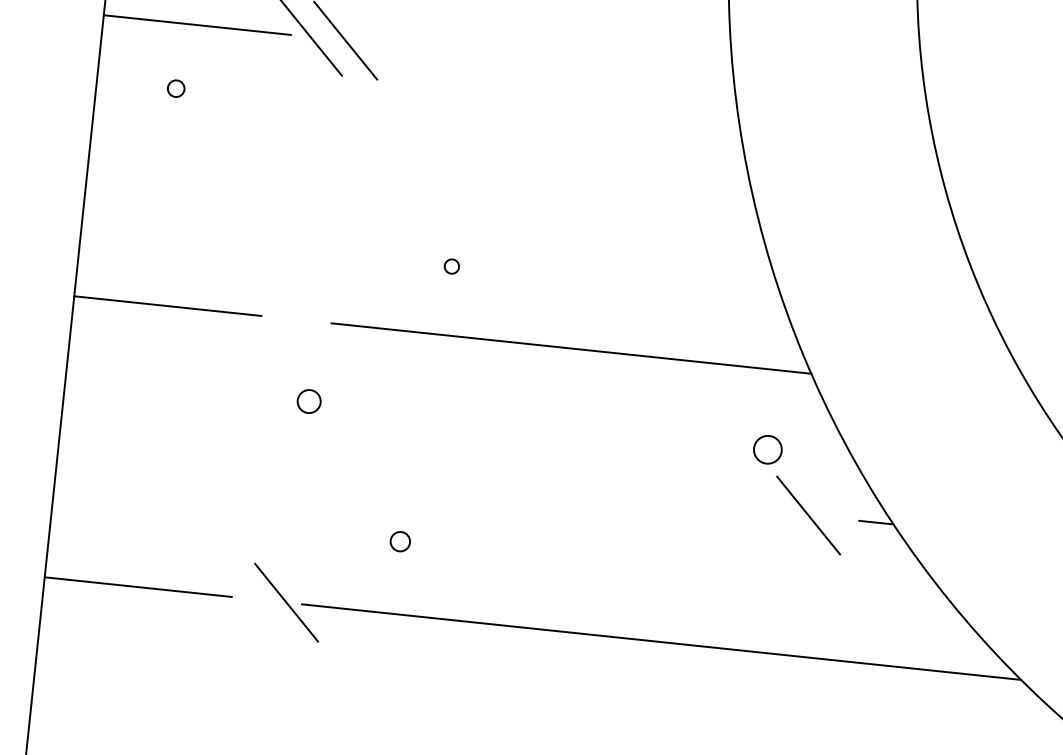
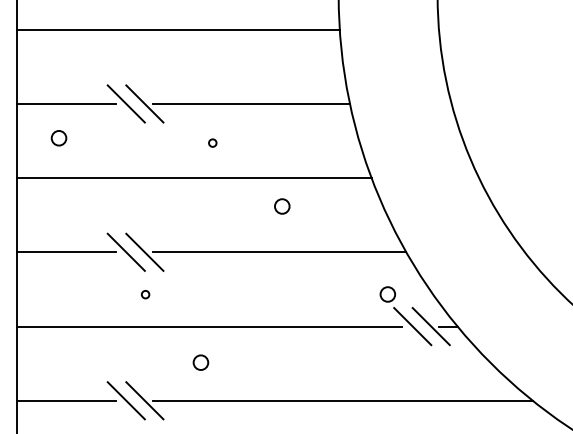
line: (547, 60) -> (251, 103), added
circle: (175, 88) -> (58, 138), size x1.67
line: (424, 191) -> (194, 178), added
circle: (585, 262) -> (282, 206), added
circle: (451, 265) -> (212, 142), moved
line: (279, 316) -> (125, 251), added
line: (315, 319) -> (144, 251), added
circle: (308, 401) -> (145, 294), size x0.62
line: (423, 474) -> (209, 326), added
line: (842, 518) -> (430, 326), added
circle: (399, 541) -> (200, 362), size x1.43
line: (249, 598) -> (125, 400), added

